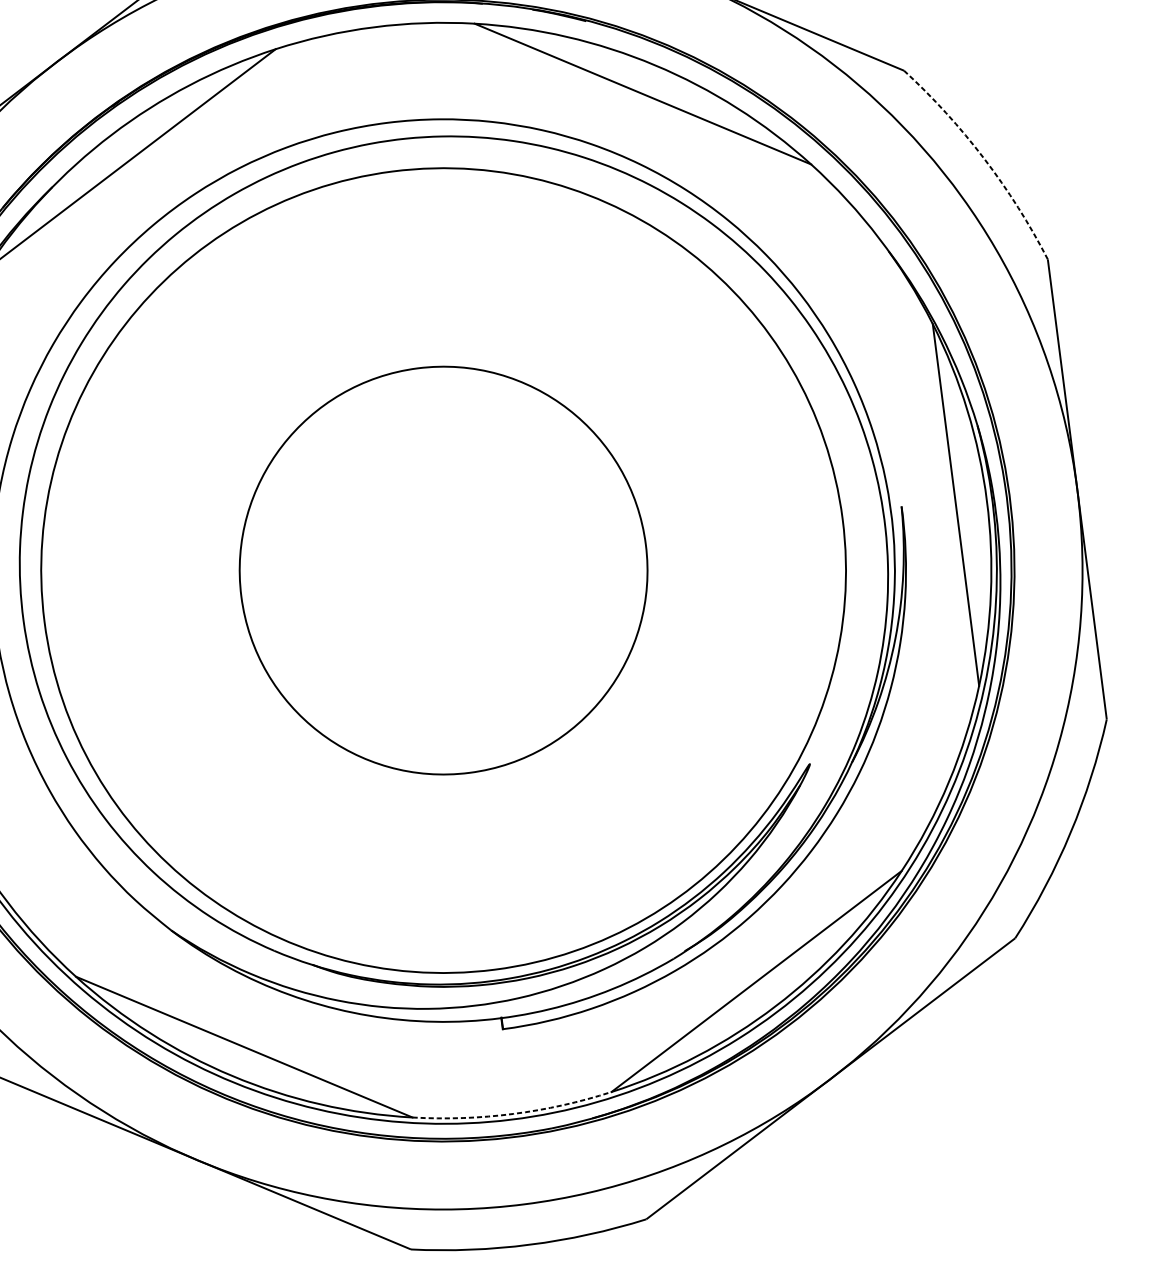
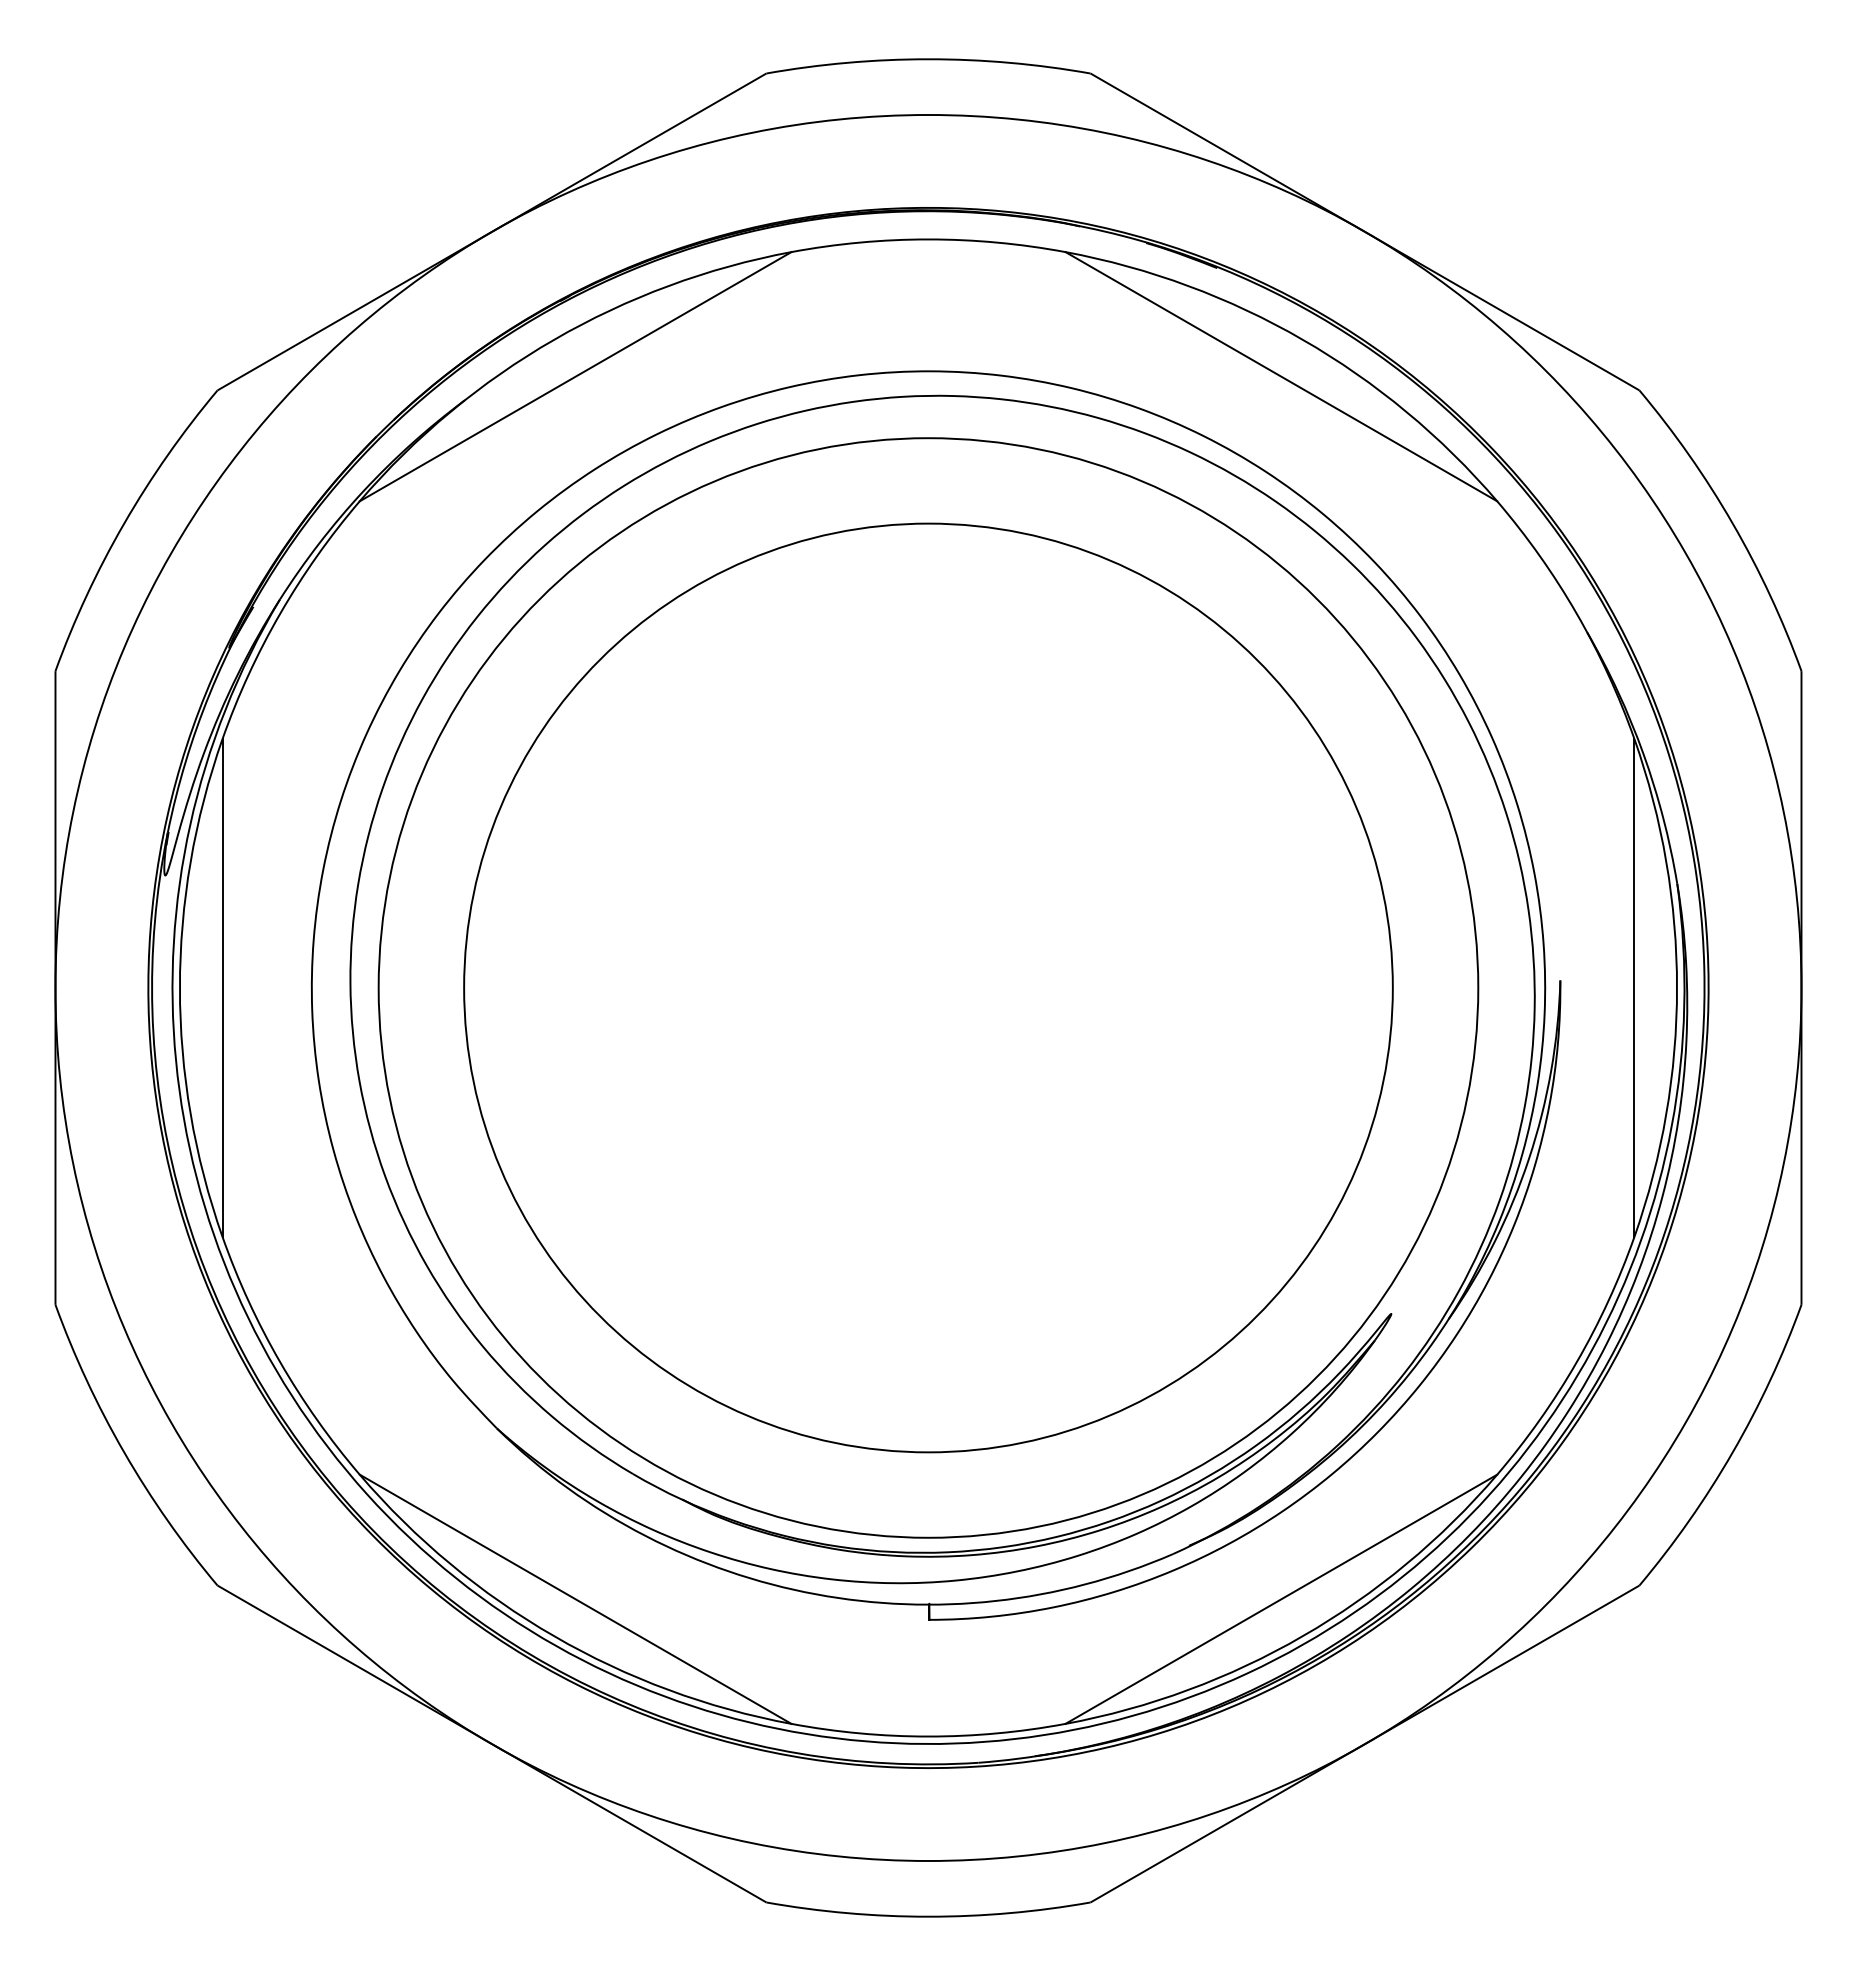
arc: (984, 158) -> (1732, 523), dashed -> solid
circle: (443, 570) -> (928, 987), size x1.67
arc: (513, 1113) -> (928, 1736), dashed -> solid

